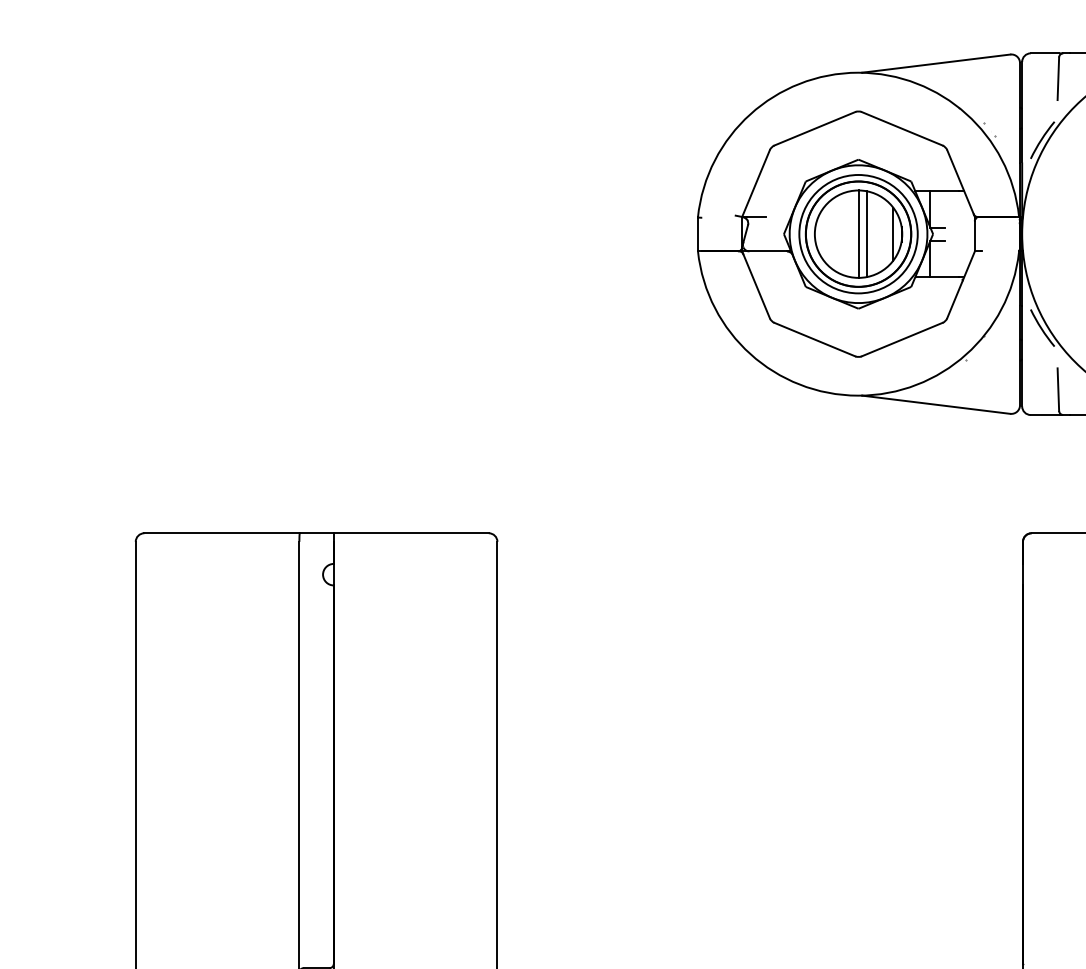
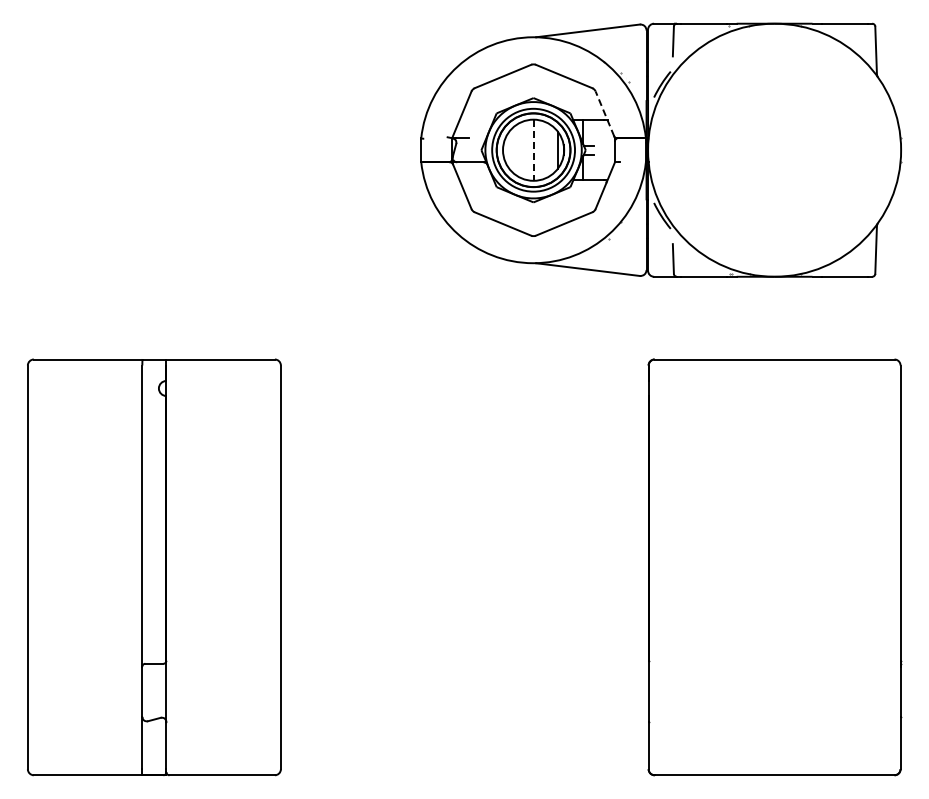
line: (959, 181) -> (604, 113), solid -> dashed
line: (858, 234) -> (533, 150), solid -> dashed
line: (866, 234) -> (539, 150), removed

